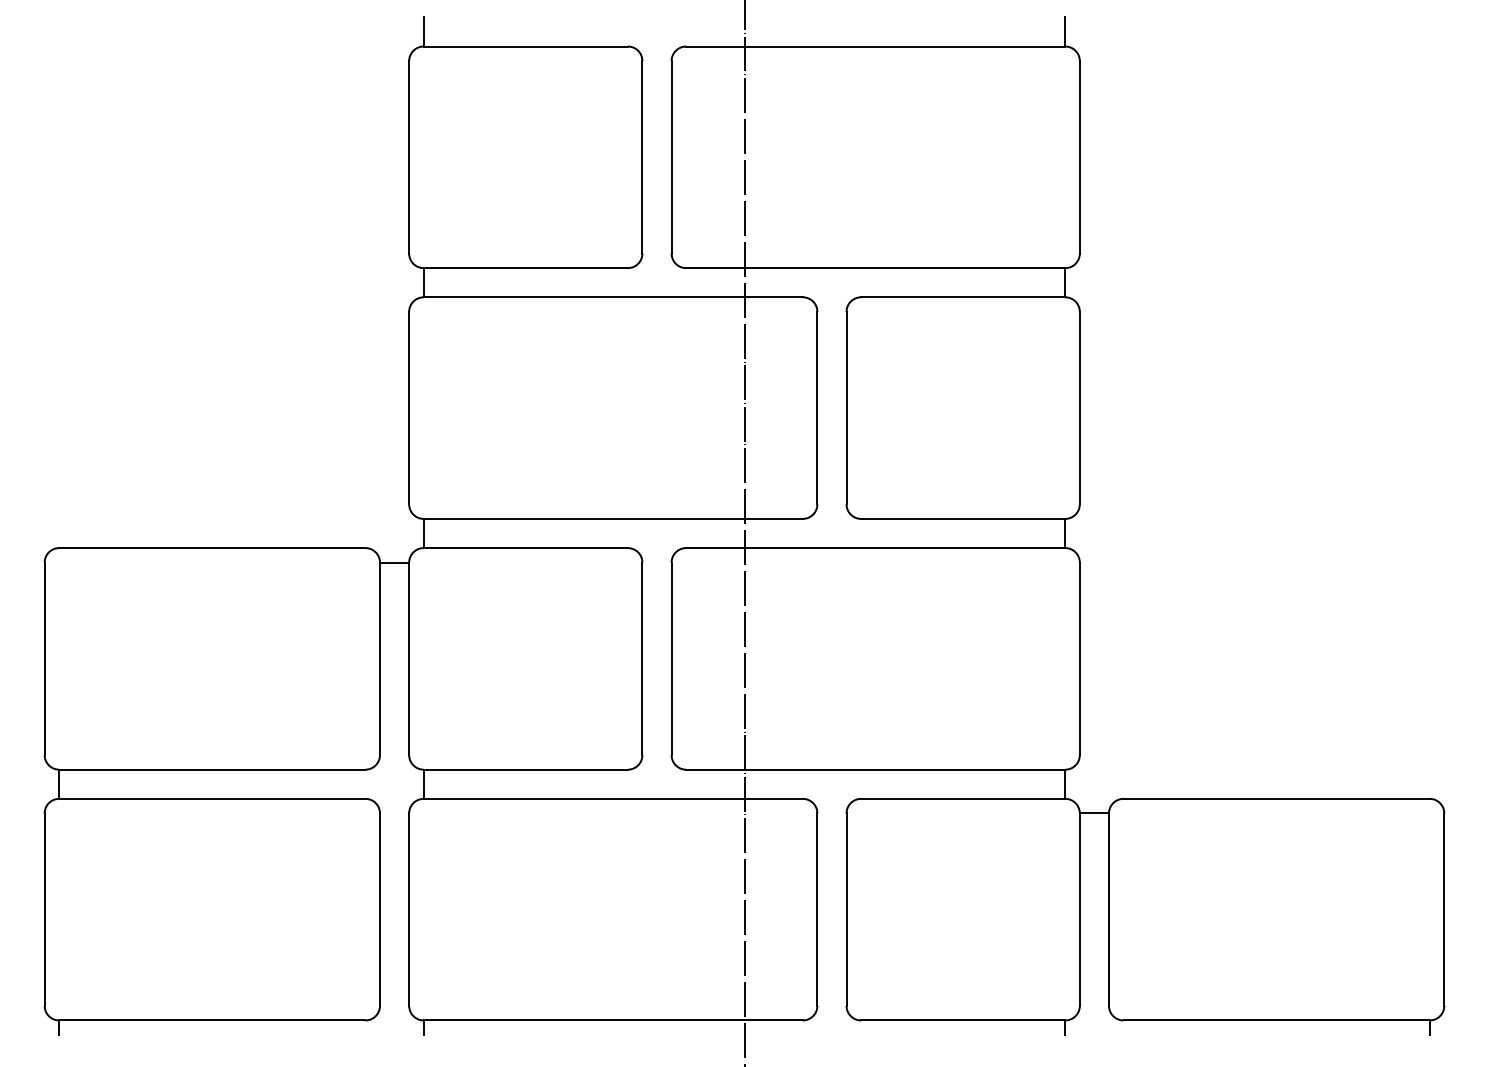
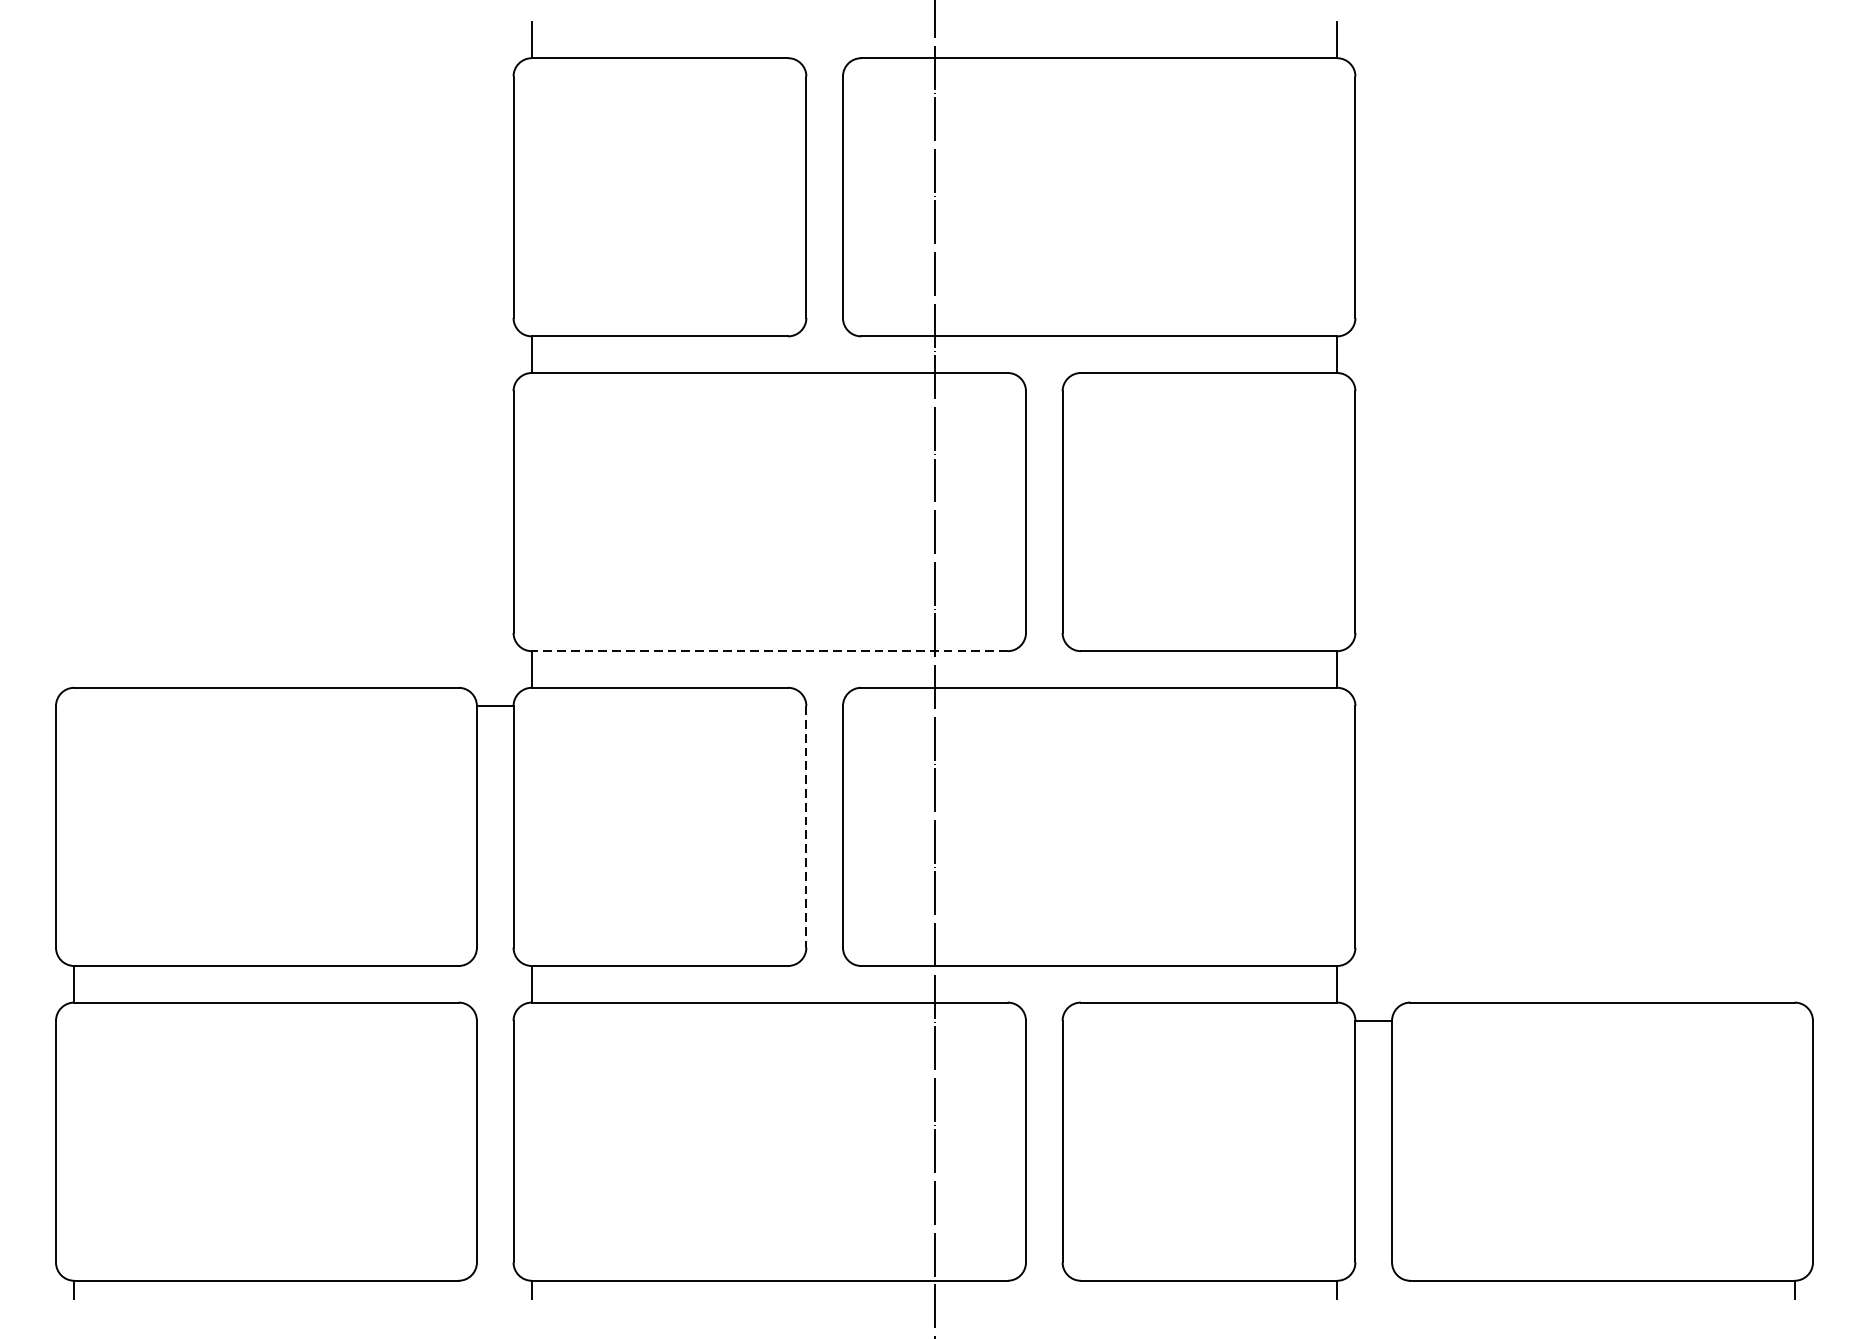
line: (613, 518) -> (770, 650), solid -> dashed
line: (642, 659) -> (806, 827), solid -> dashed

